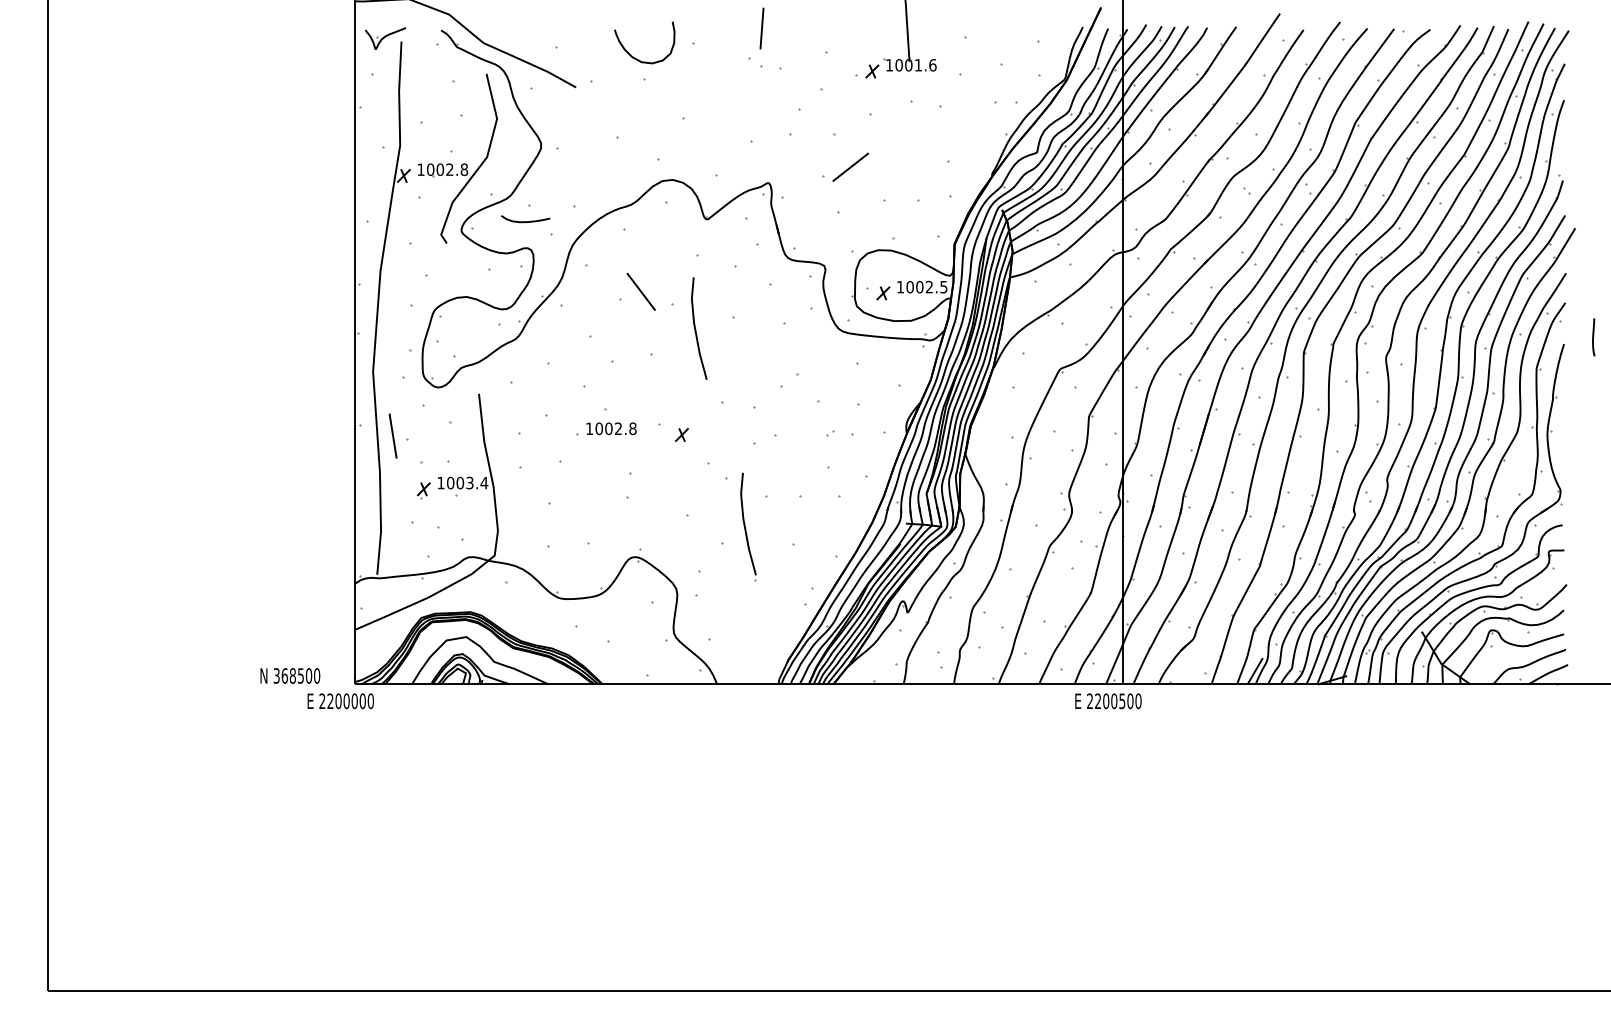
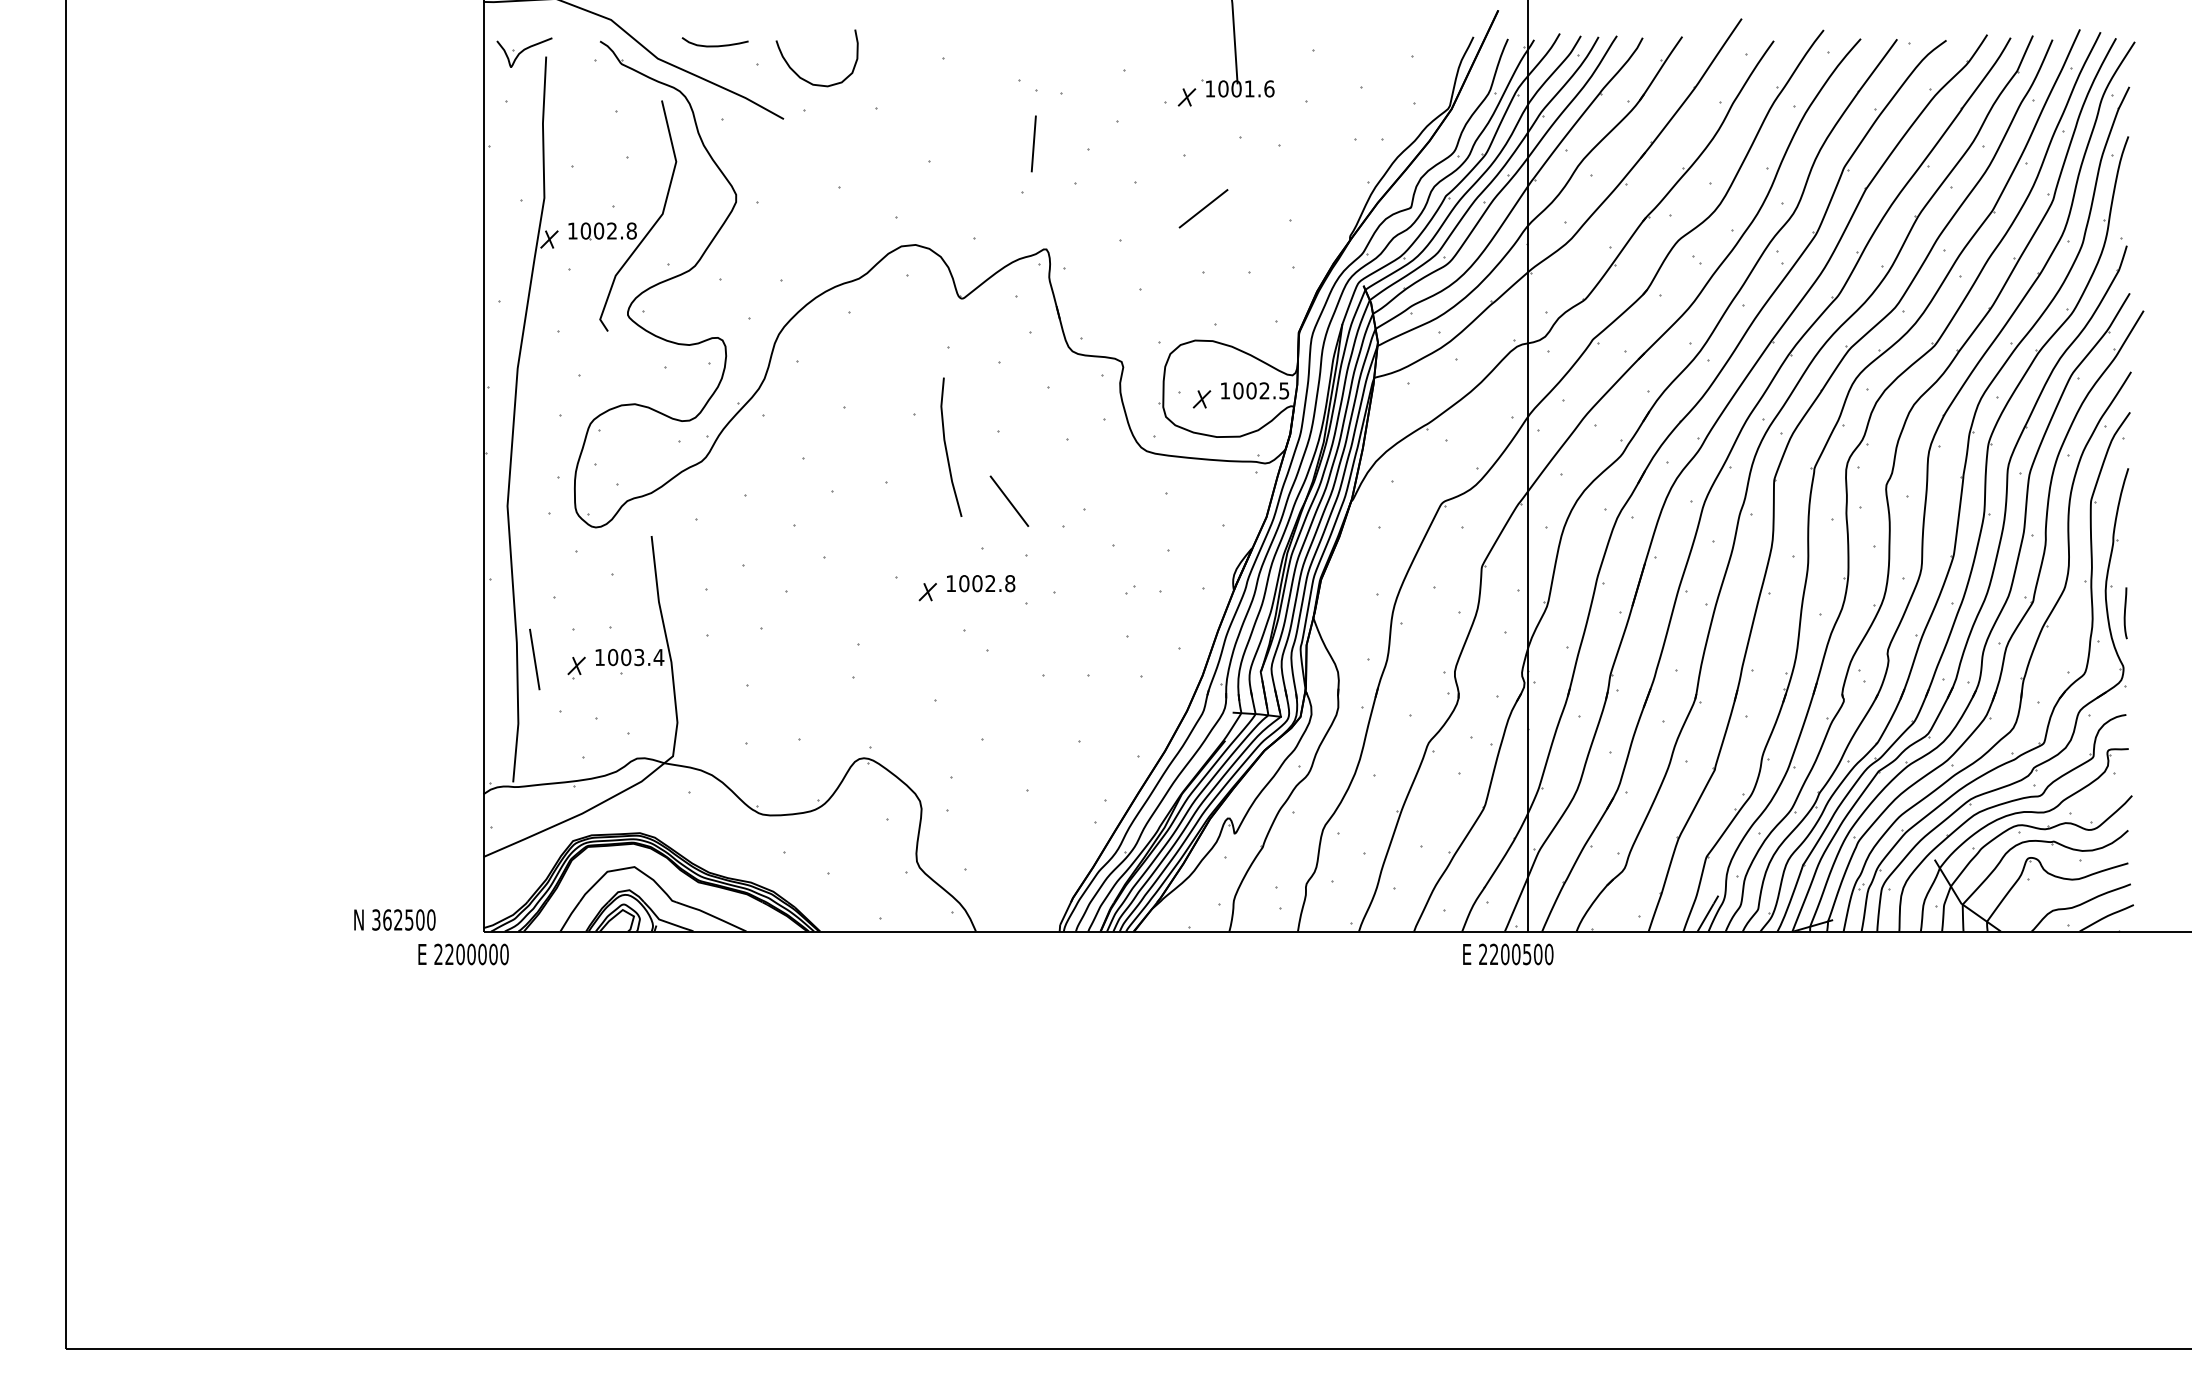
line: (761, 28) -> (1033, 143), moved
curve: (636, 58) -> (805, 79), moved
line: (850, 167) -> (1203, 208), moved
curve: (525, 221) -> (714, 45), moved
line: (641, 291) -> (1009, 500), moved
curve: (1593, 337) -> (2125, 613), moved
text: (611, 428) -> (981, 583), moved
line: (392, 436) -> (534, 659), moved
line: (744, 523) -> (1013, 712), removed
text: (292, 675) -> (398, 919), 368500 -> 362500

